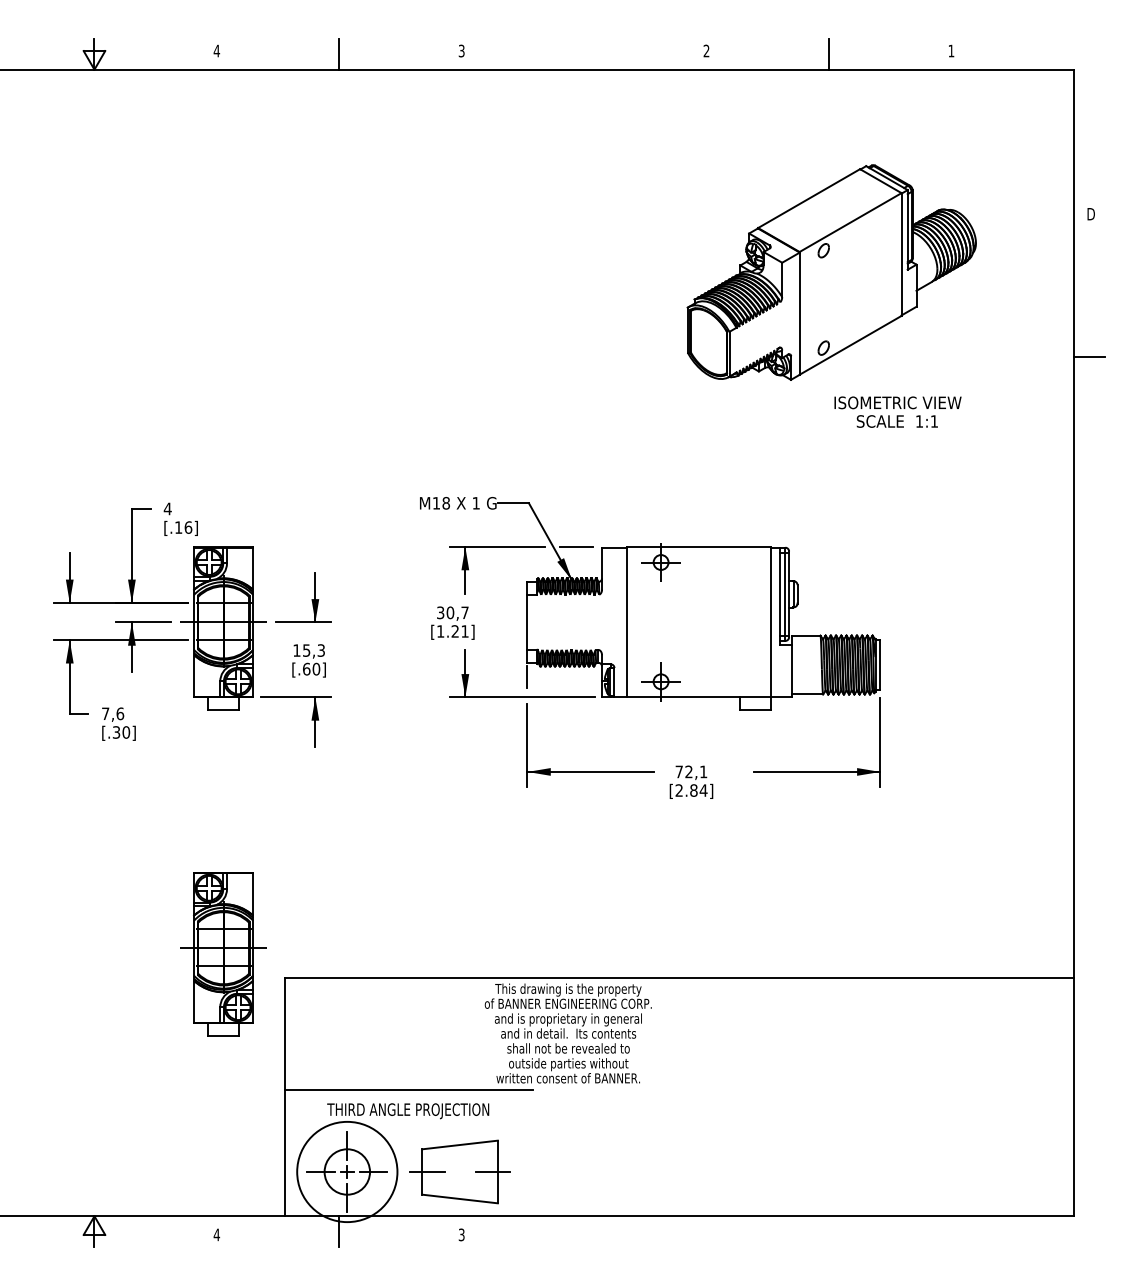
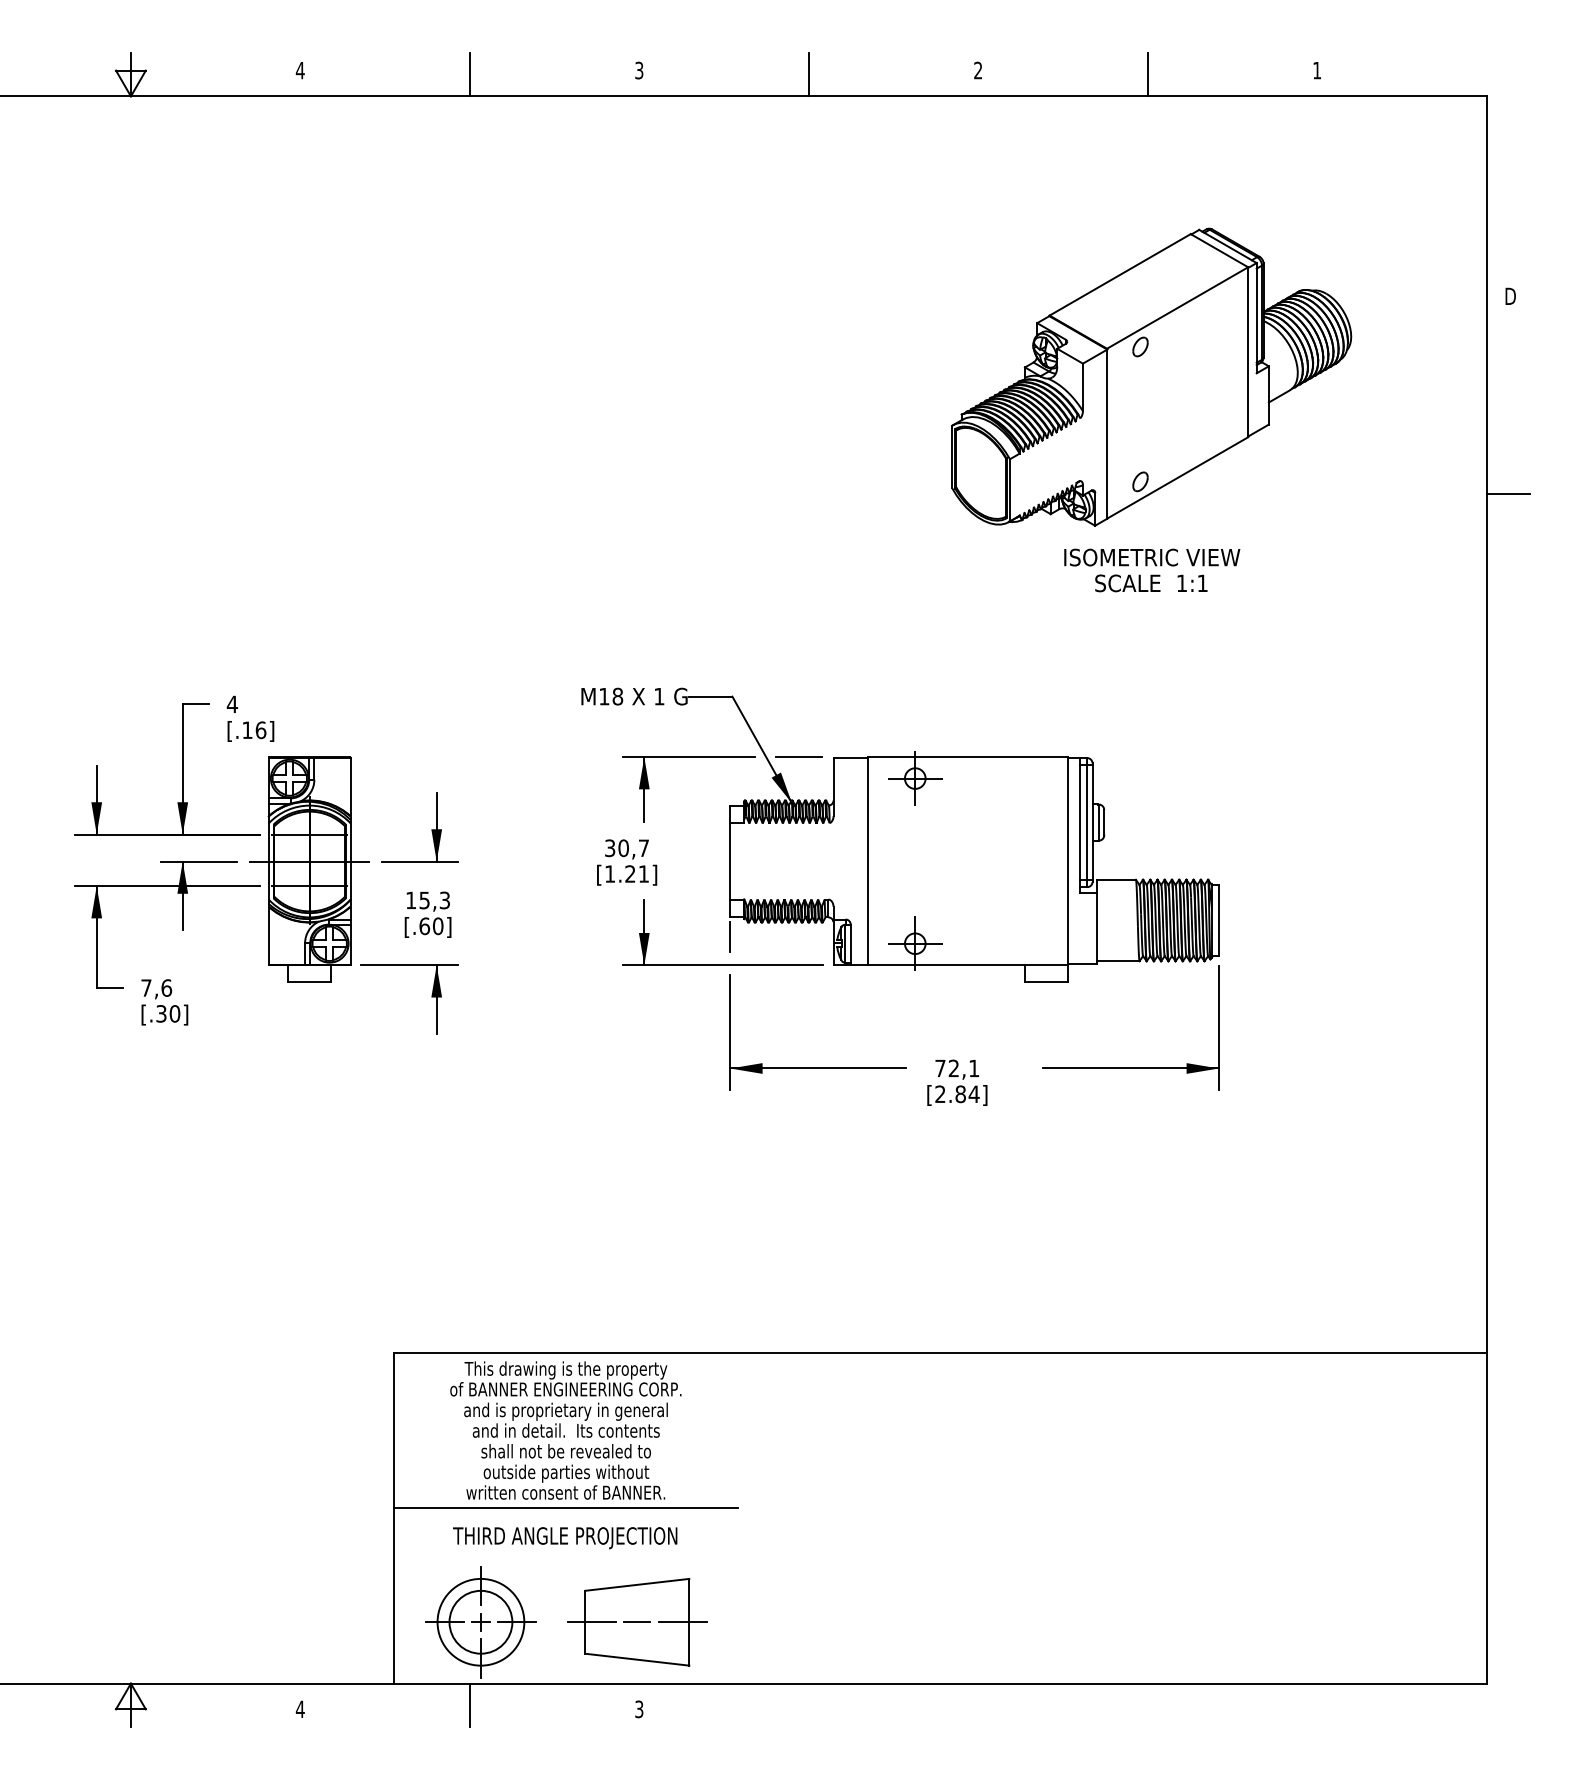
line: (583, 53) -> (808, 74), added
text: (898, 412) -> (1152, 570), moved
part: (223, 953) -> (309, 1320), removed
text: (568, 1033) -> (565, 1430), moved
circle: (347, 1171) -> (480, 1621), size x0.62
line: (460, 1172) -> (637, 1622), added

